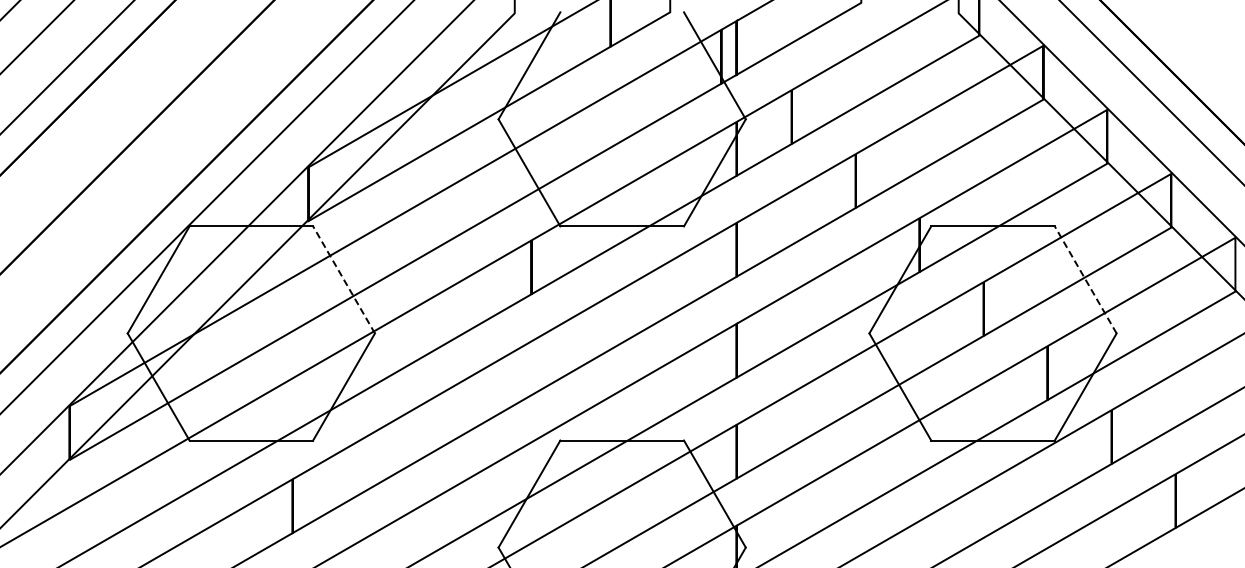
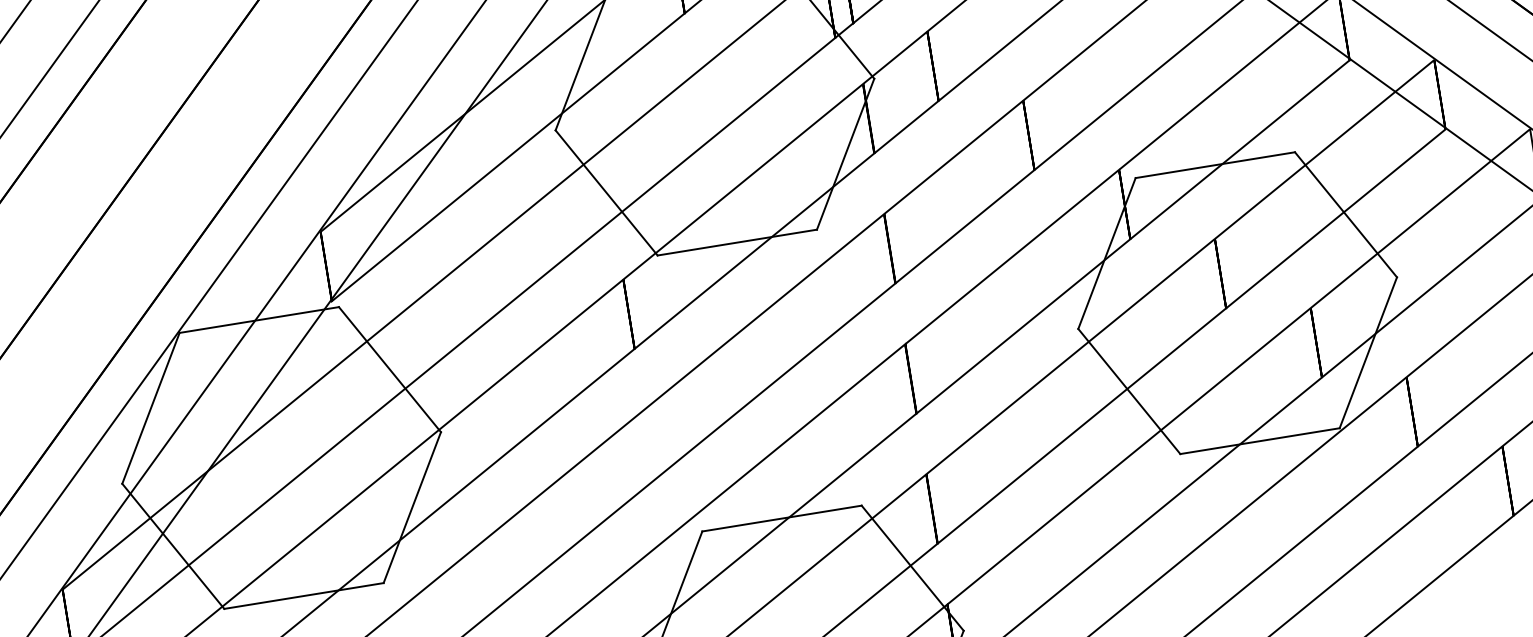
line: (344, 279) -> (390, 368), dashed -> solid
line: (1085, 279) -> (1345, 214), dashed -> solid

